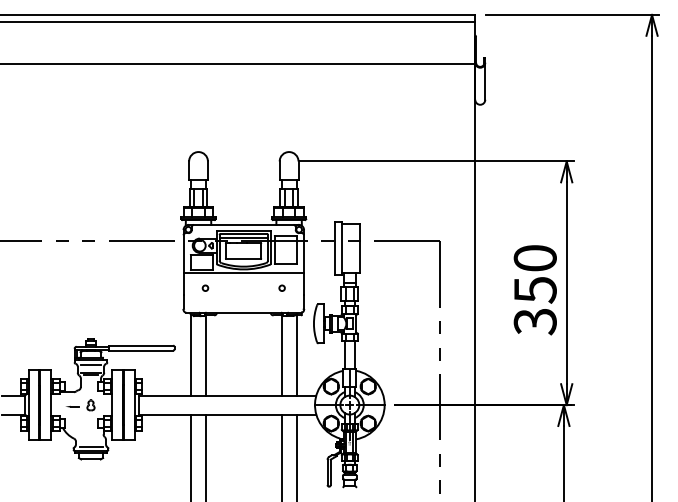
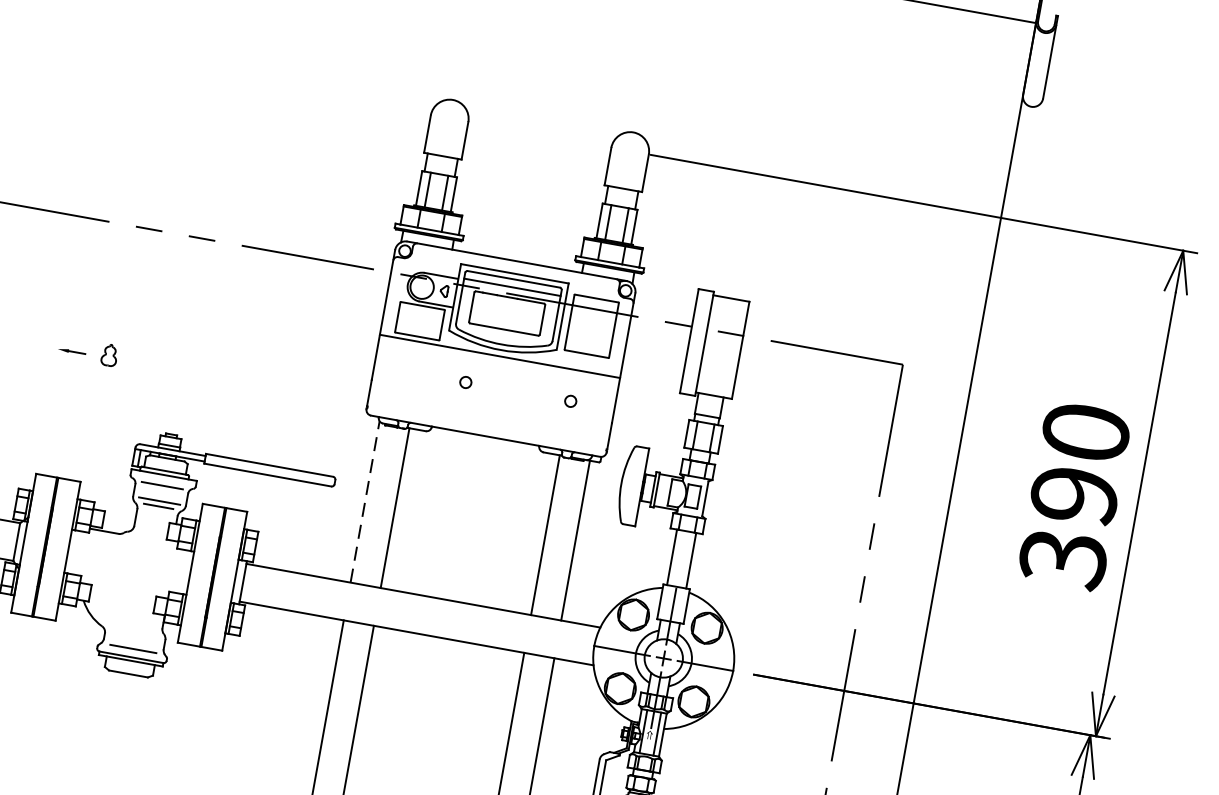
circle: (205, 287) -> (466, 380), moved
text: (534, 290) -> (1072, 496), 350 -> 390
line: (190, 354) -> (364, 500), solid -> dashed
part: (80, 405) -> (88, 352), moved

